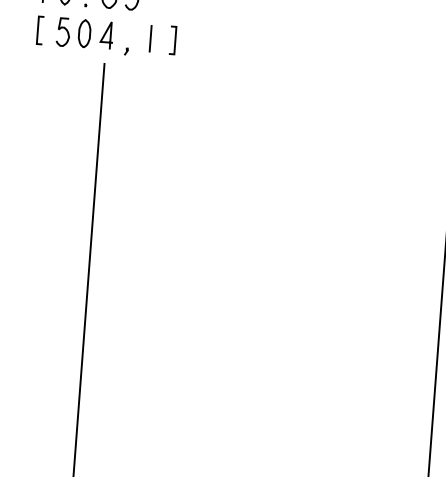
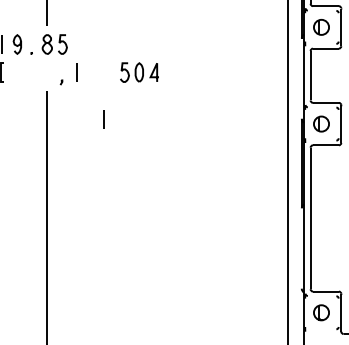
part: (84, 33) -> (139, 72), moved
line: (174, 40) -> (93, 72), removed
line: (183, 110) -> (103, 119), added

